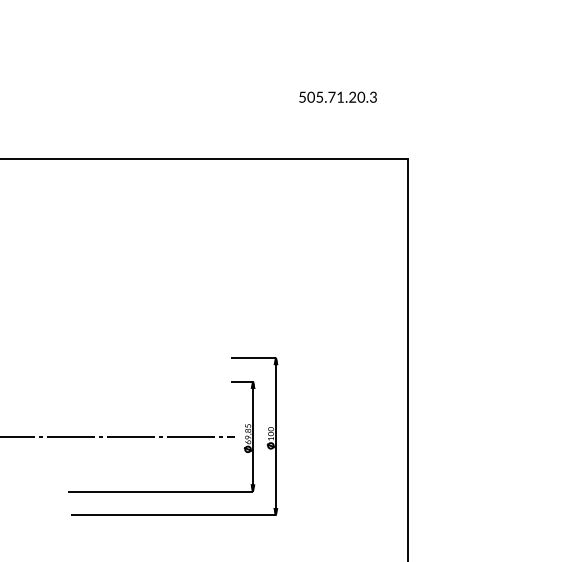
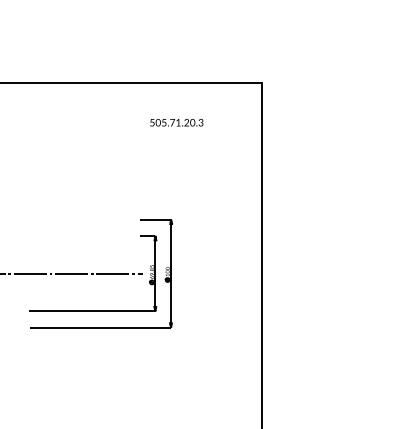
text: (337, 96) -> (176, 122), moved

